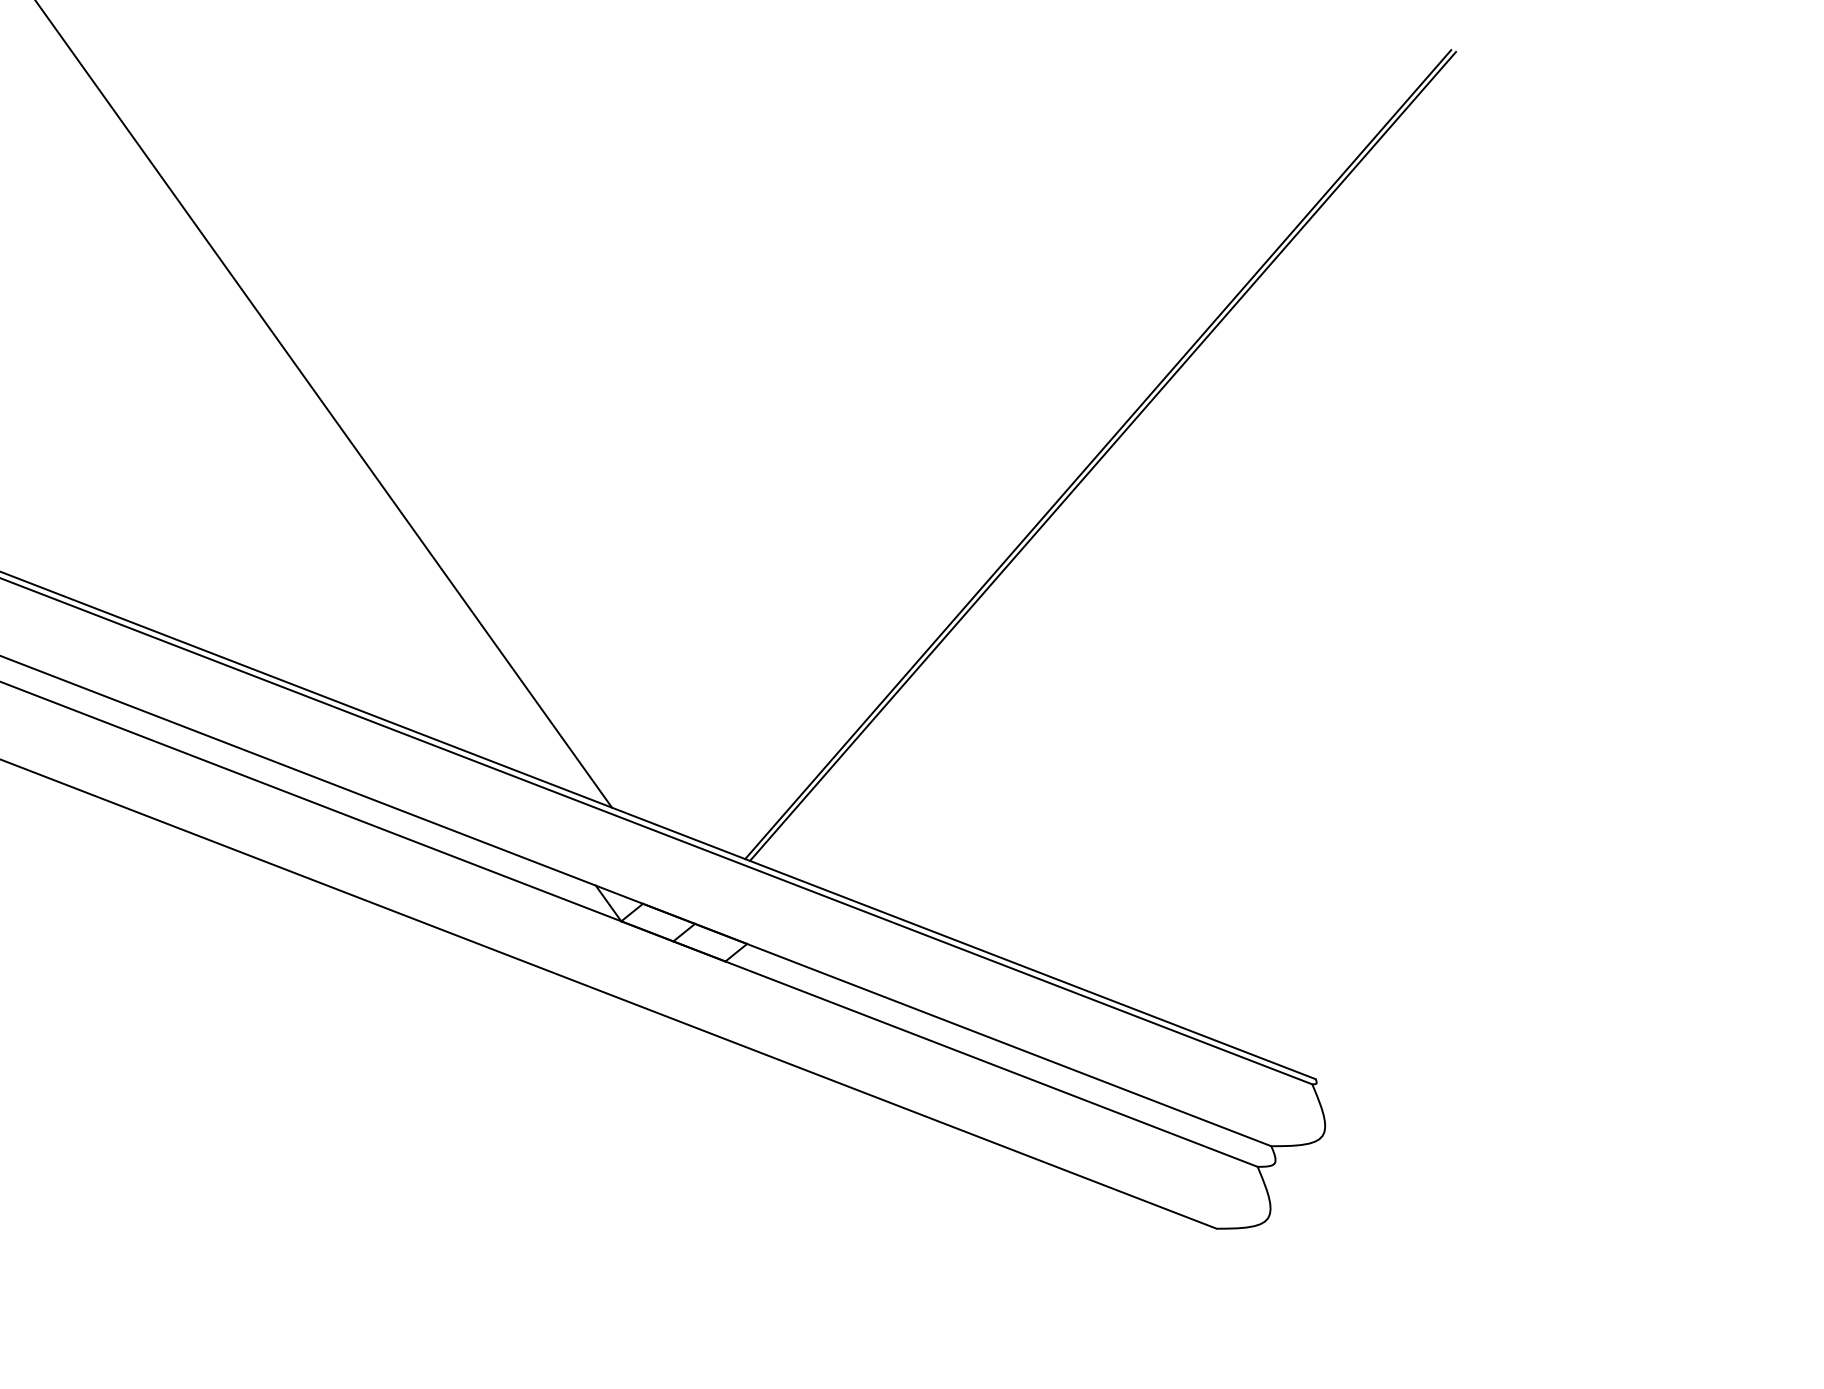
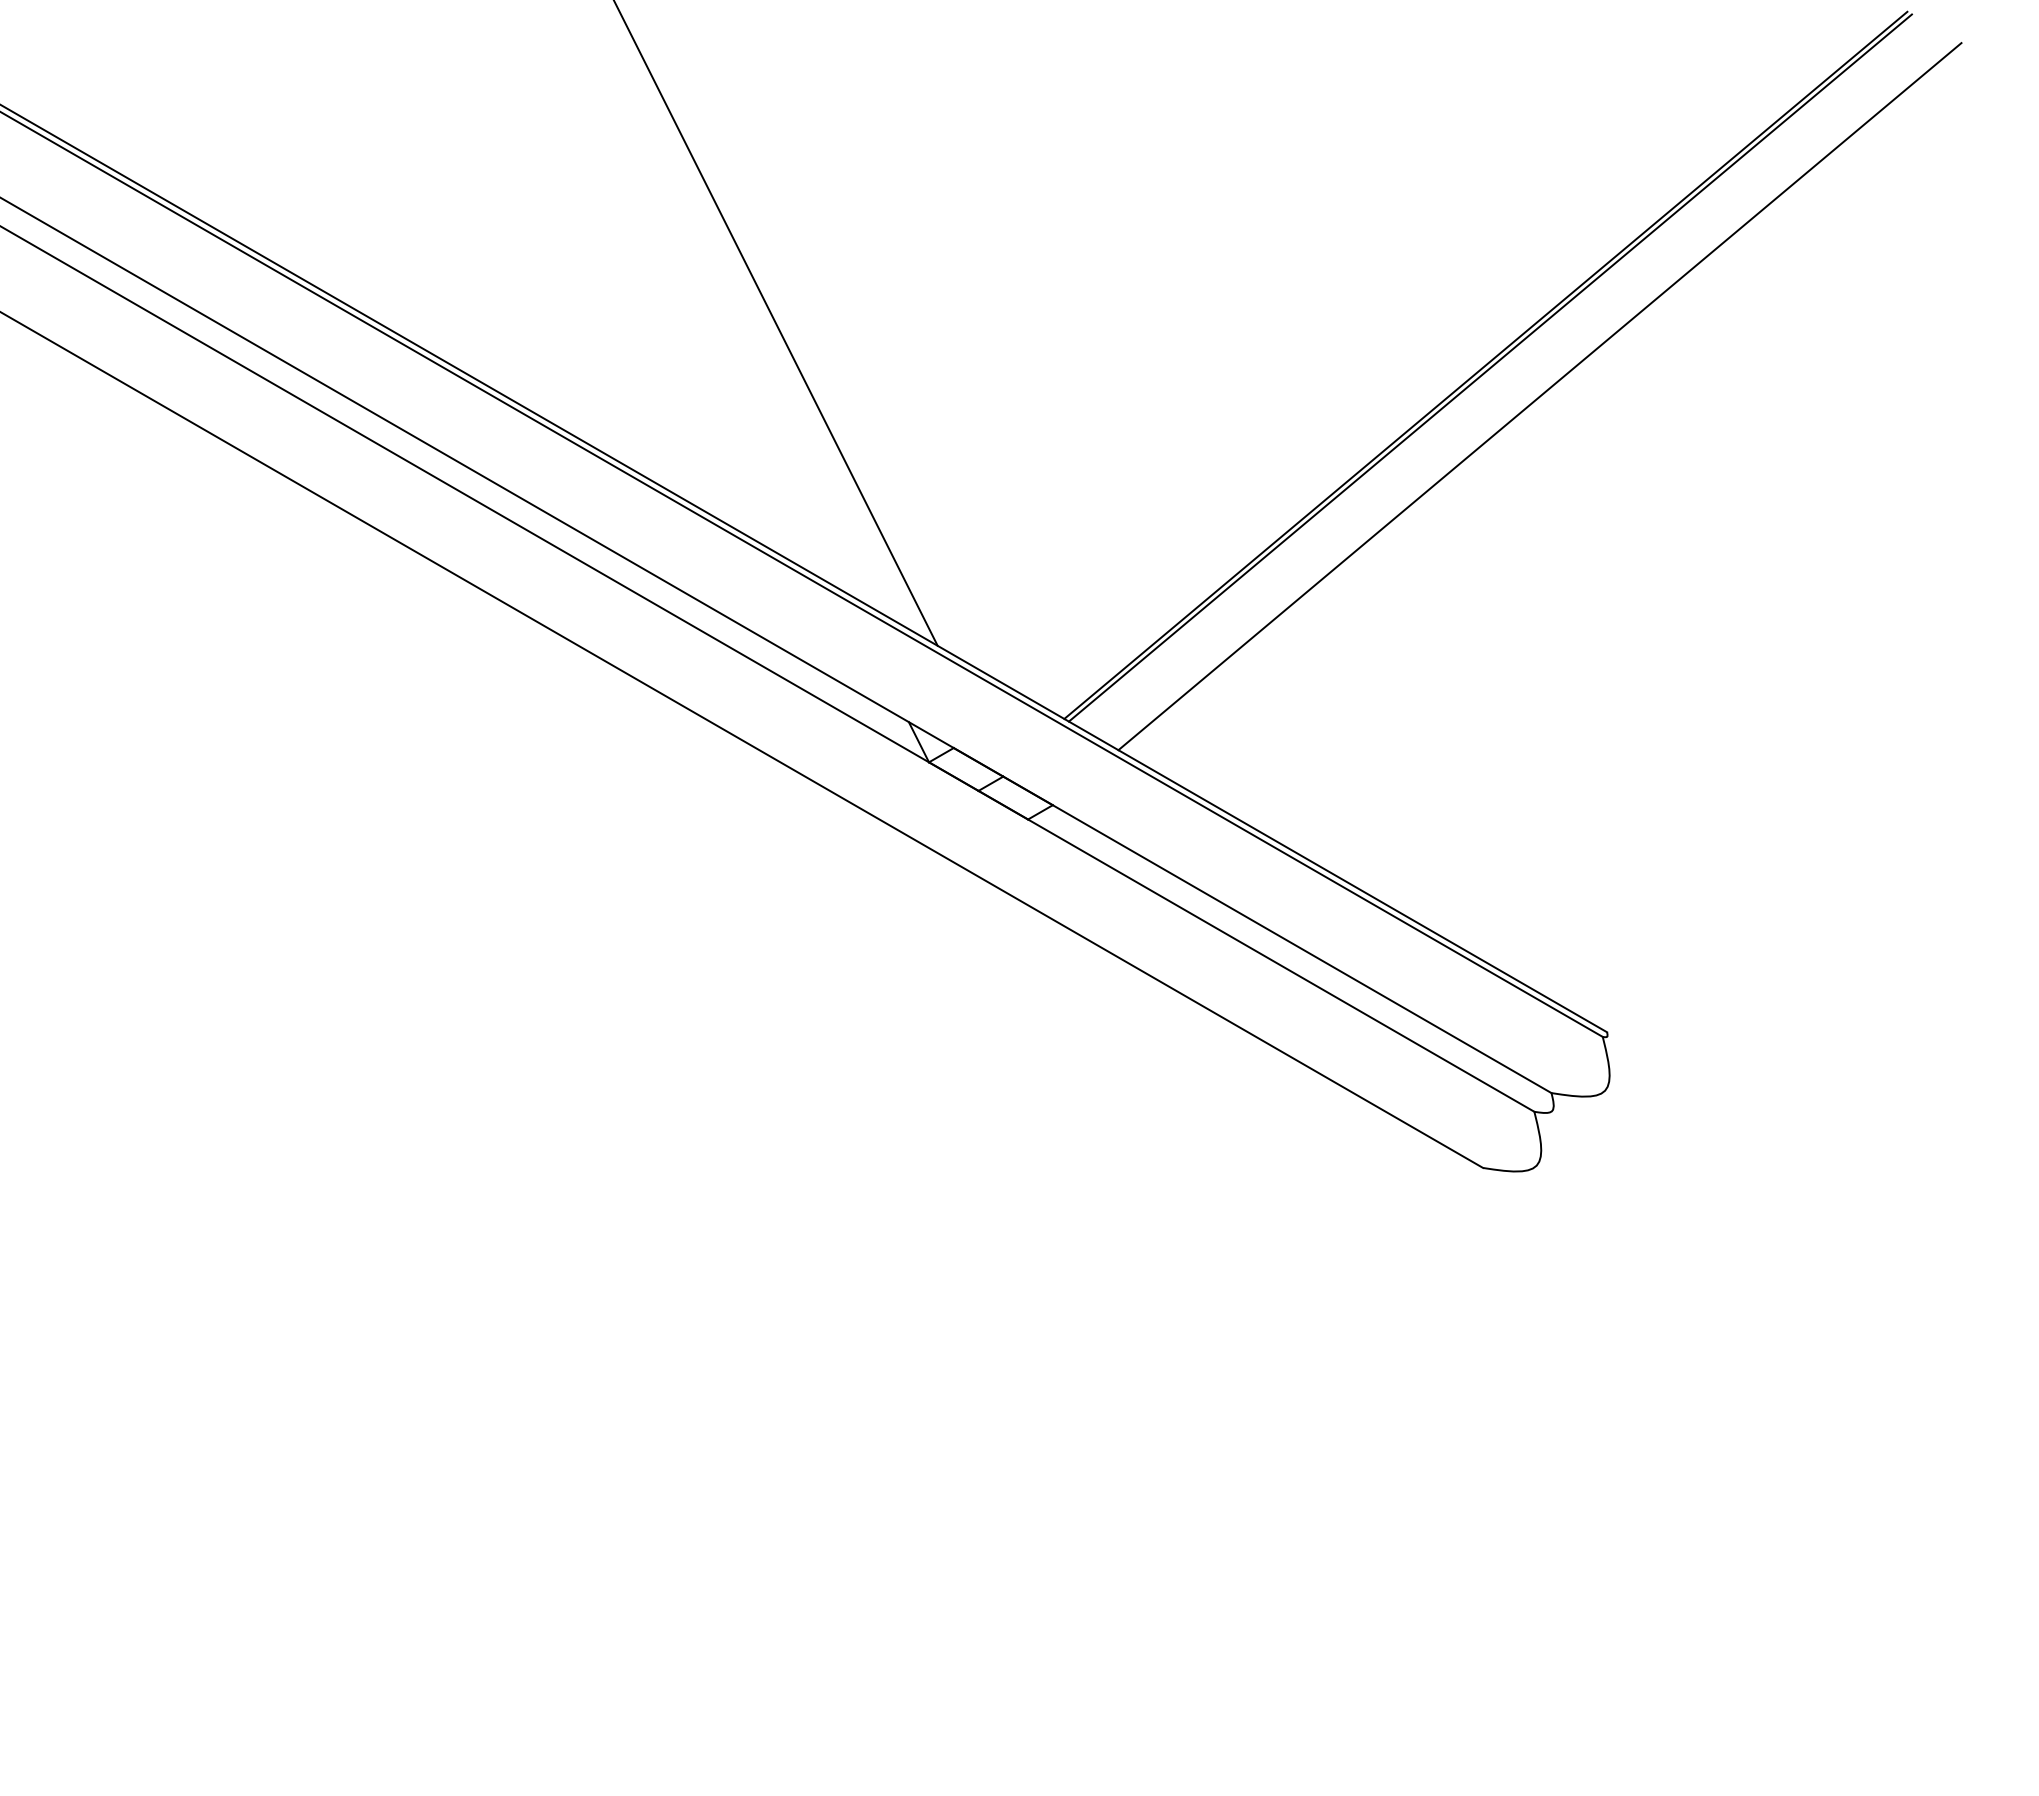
line: (1154, 476) -> (1539, 396), added

